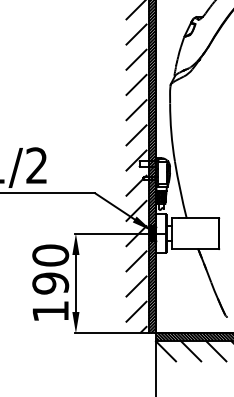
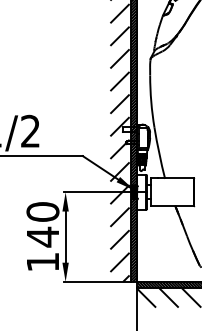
text: (50, 283) -> (42, 237), 190 -> 140

